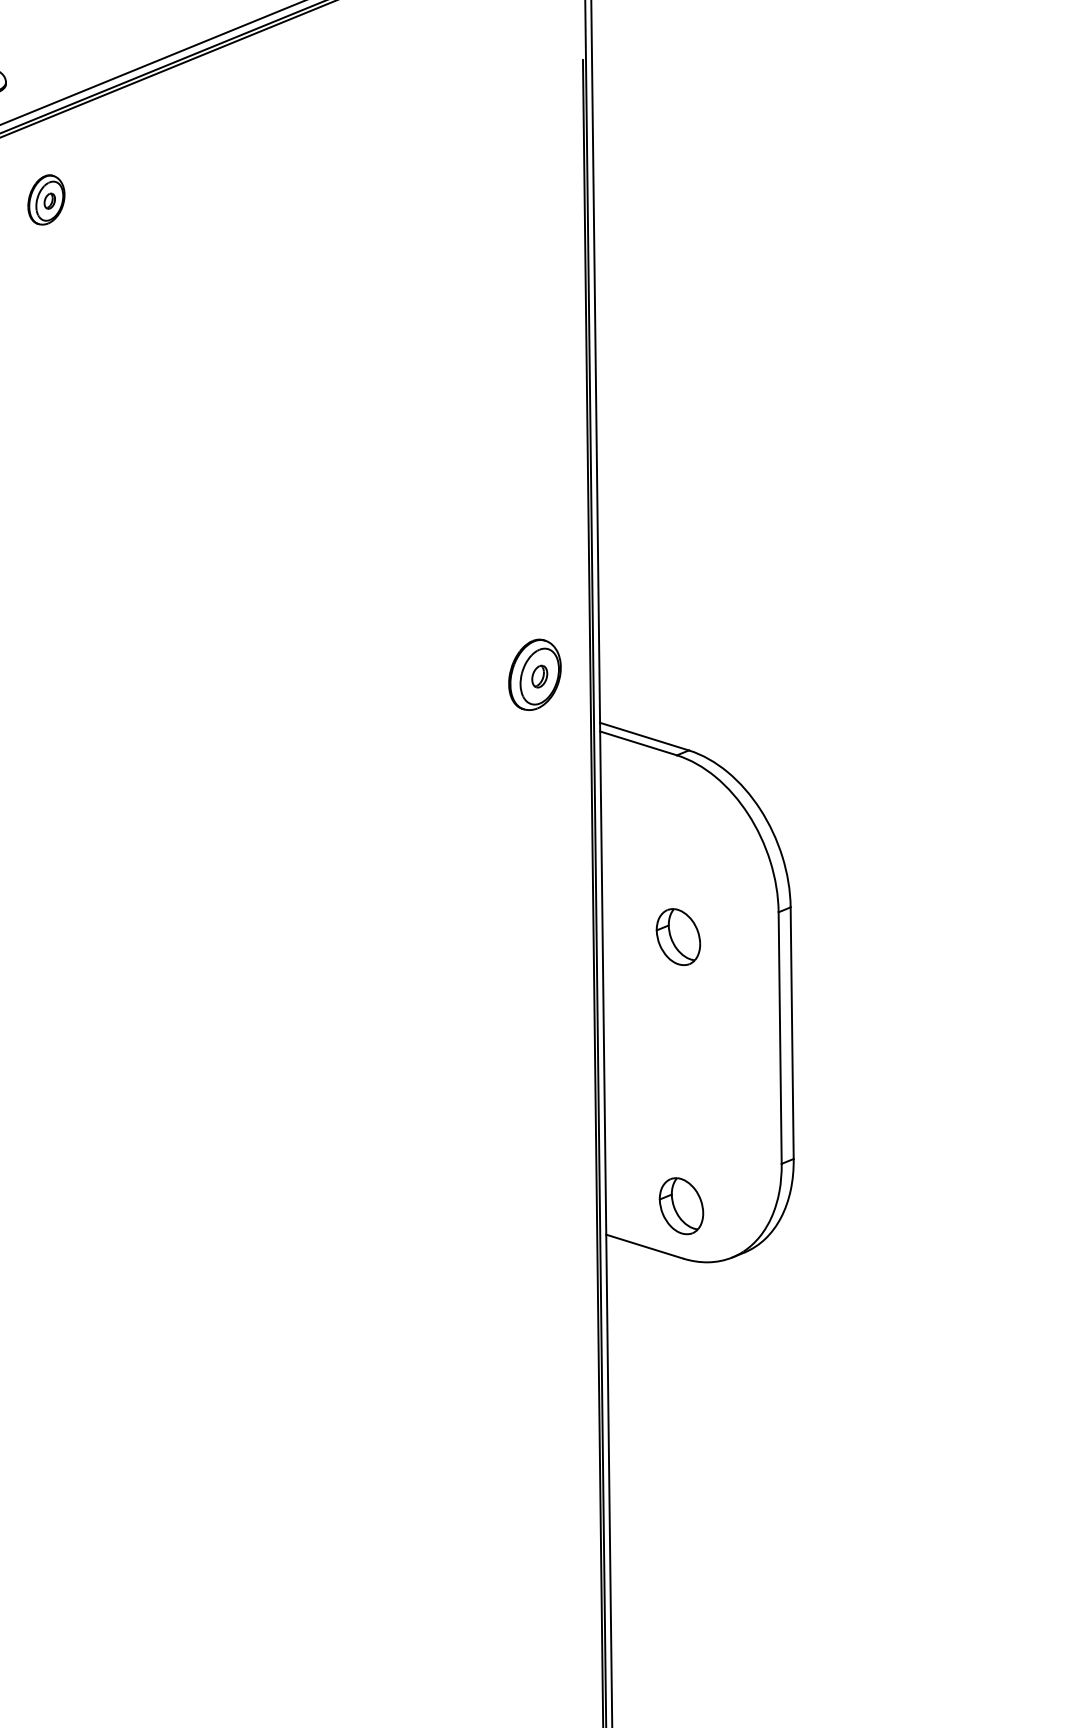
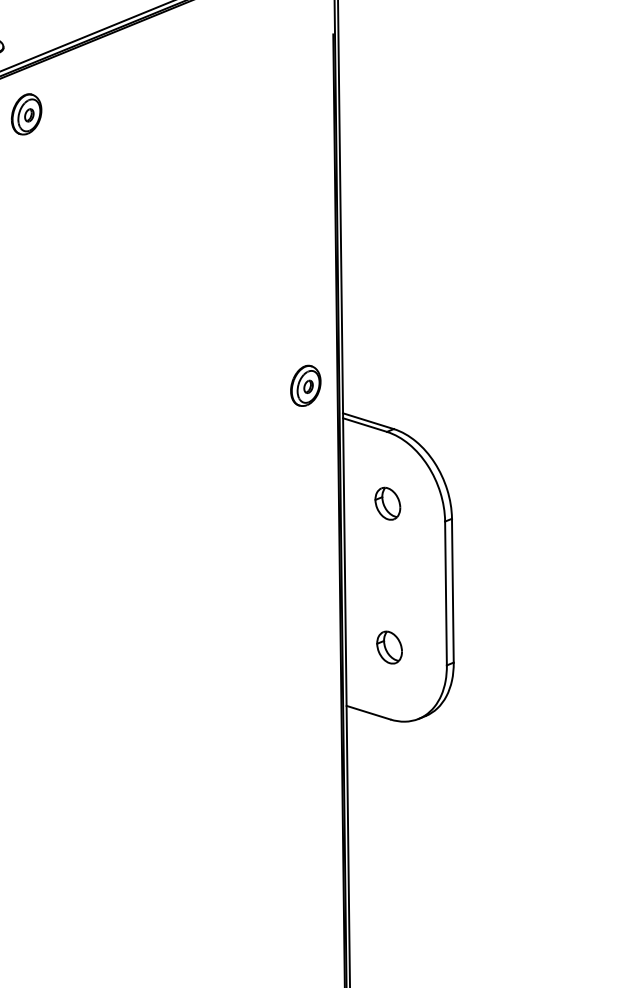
part: (46, 200) -> (26, 114), size x1.43
part: (677, 936) -> (387, 503), moved
part: (681, 1206) -> (389, 647), moved

